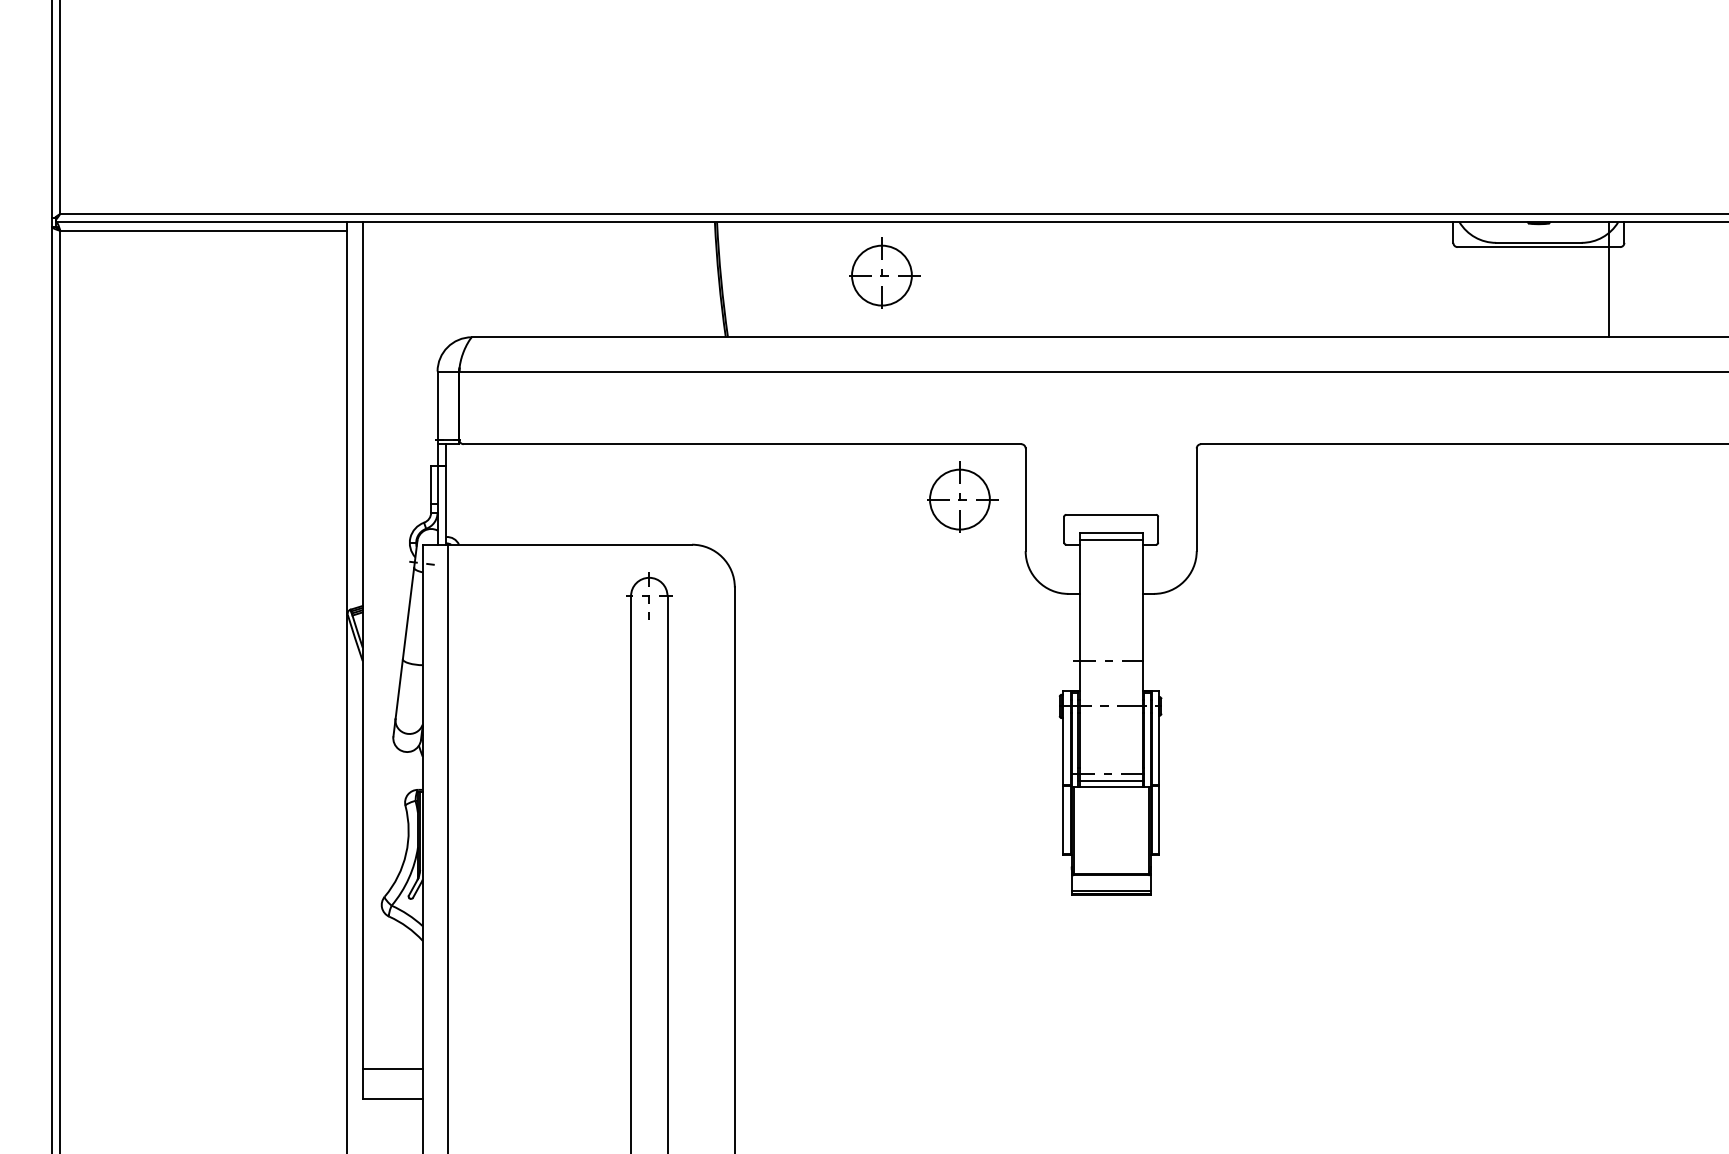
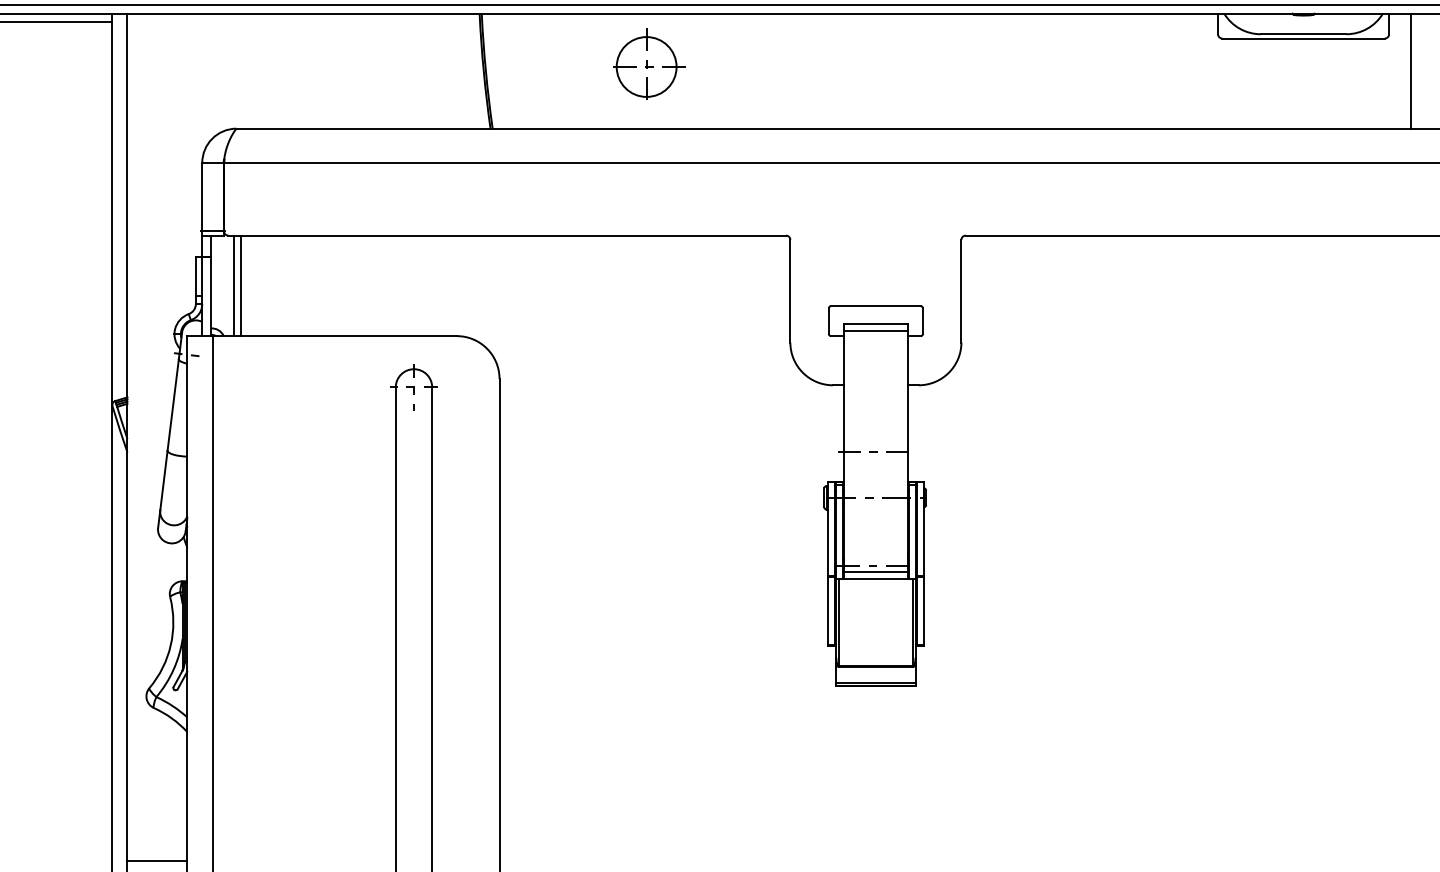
line: (1608, 279) -> (1410, 70), moved
line: (469, 494) -> (234, 285), added
line: (476, 494) -> (241, 285), added
part: (962, 496) -> (727, 287), removed

